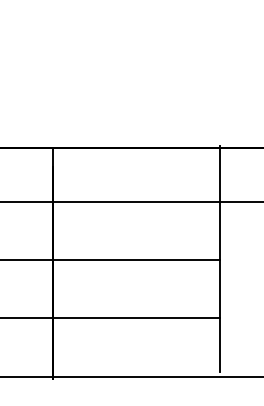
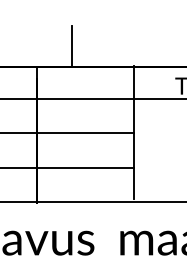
line: (112, 112) -> (71, 46), added

